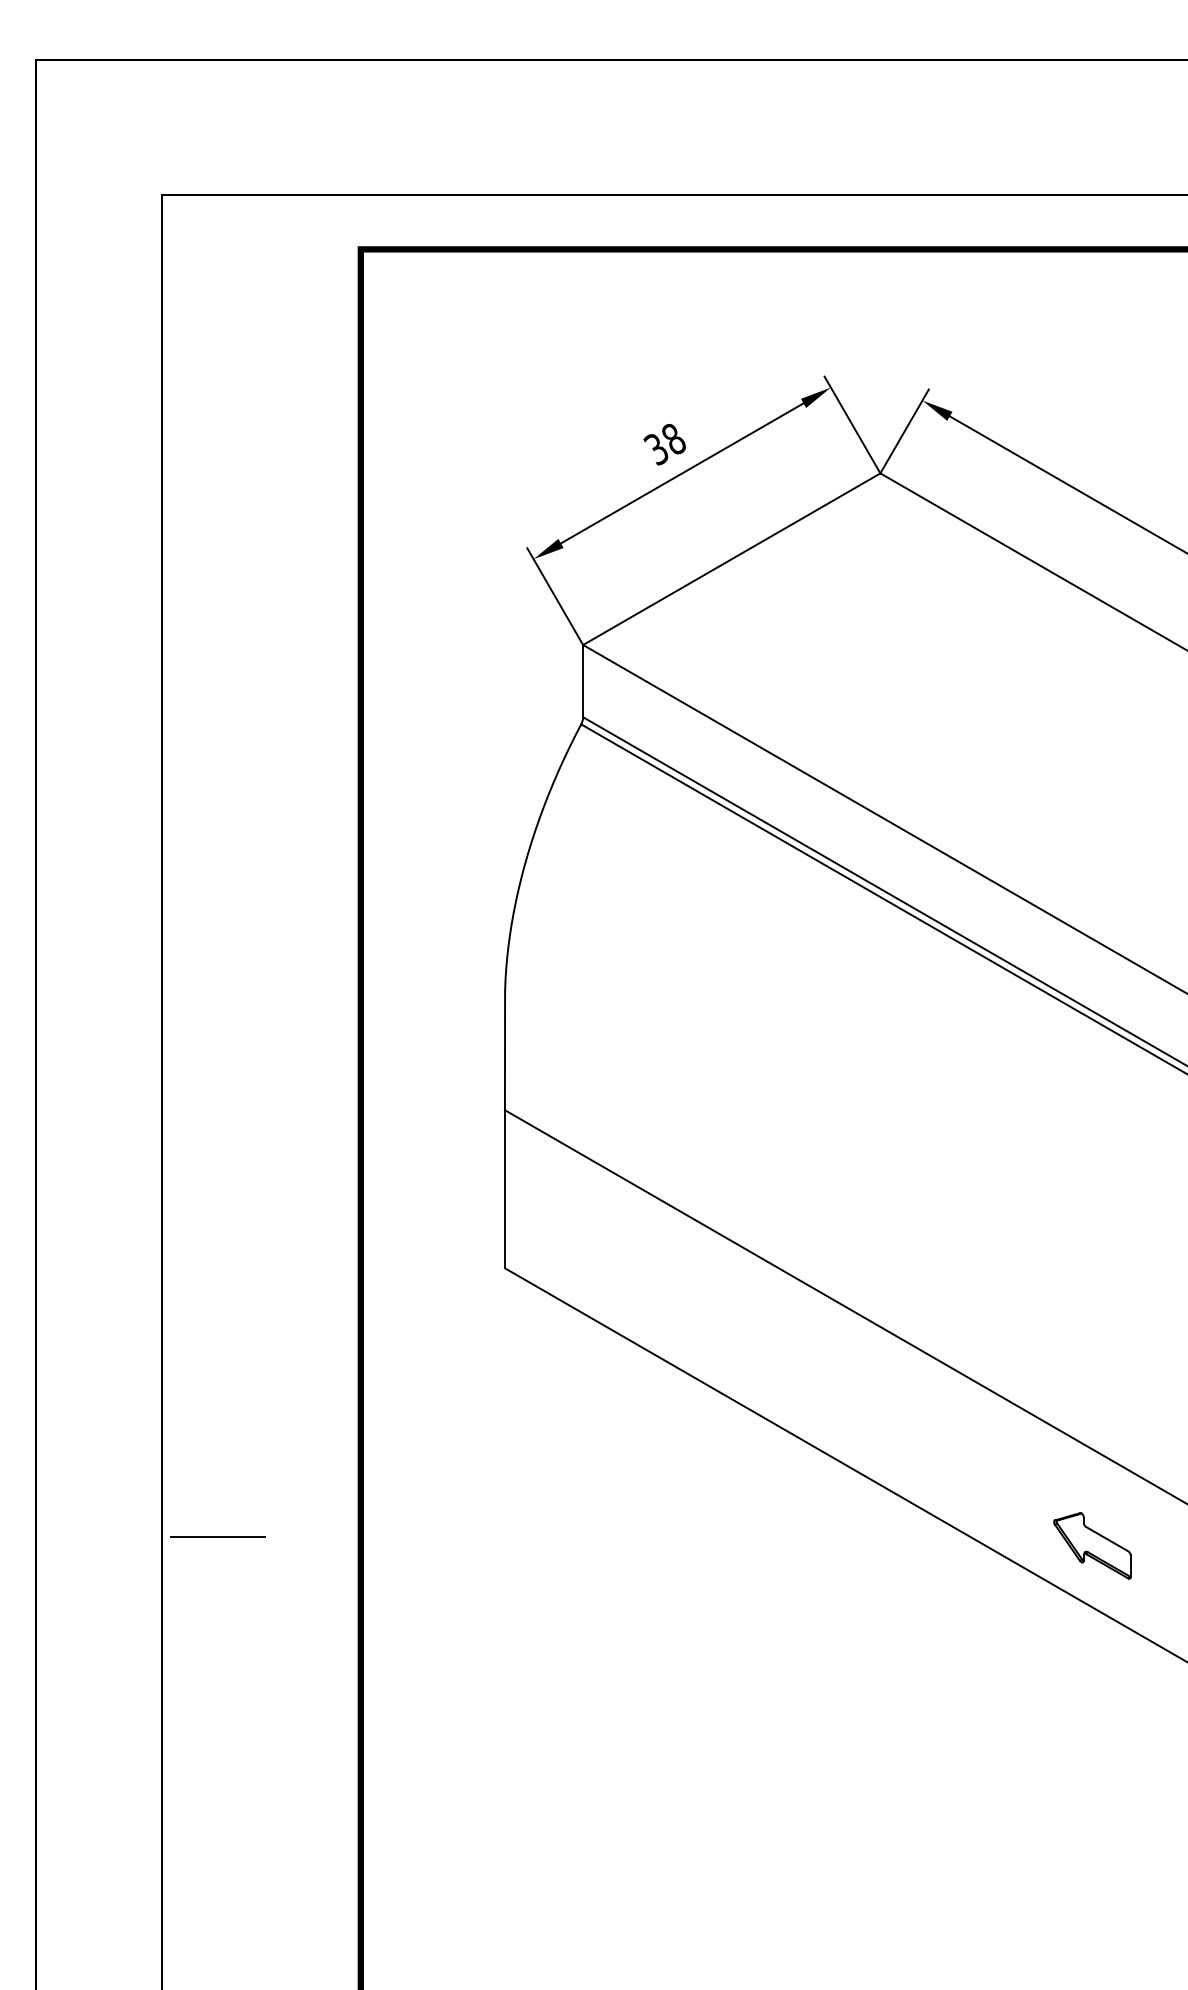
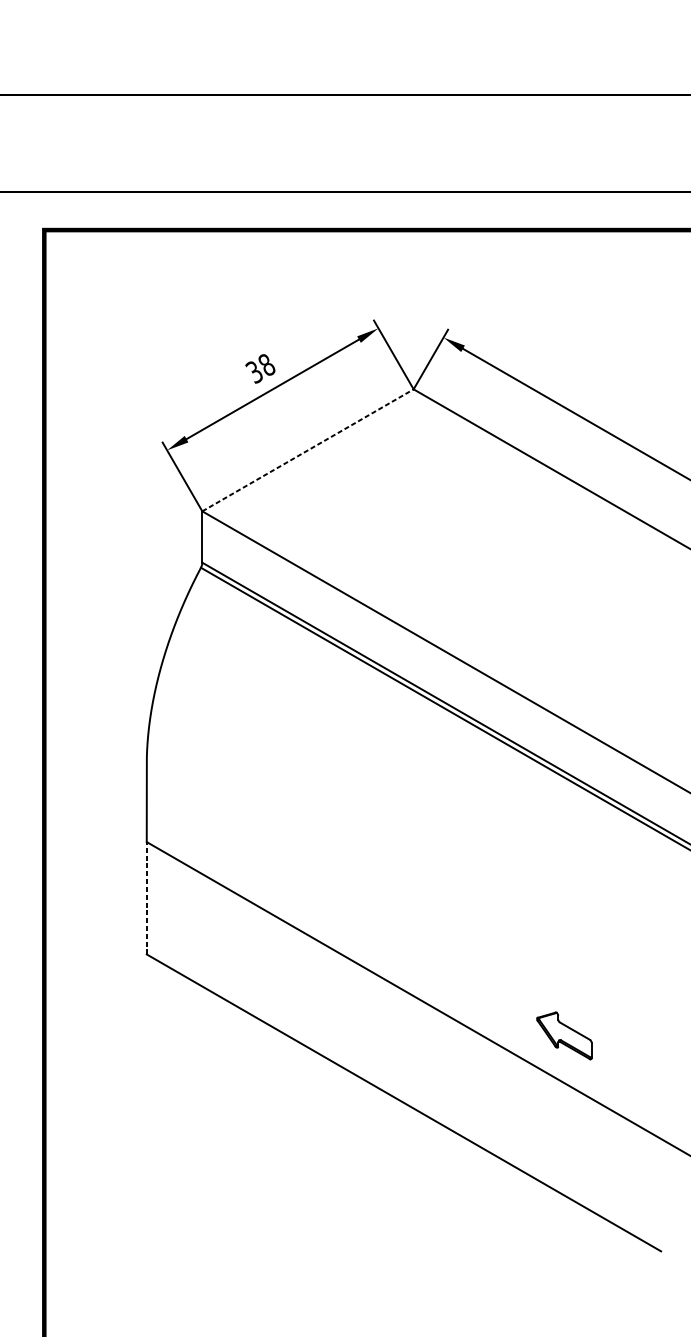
line: (731, 559) -> (307, 450), solid -> dashed
line: (504, 1188) -> (146, 897), solid -> dashed
part: (1092, 1545) -> (564, 1035), moved

